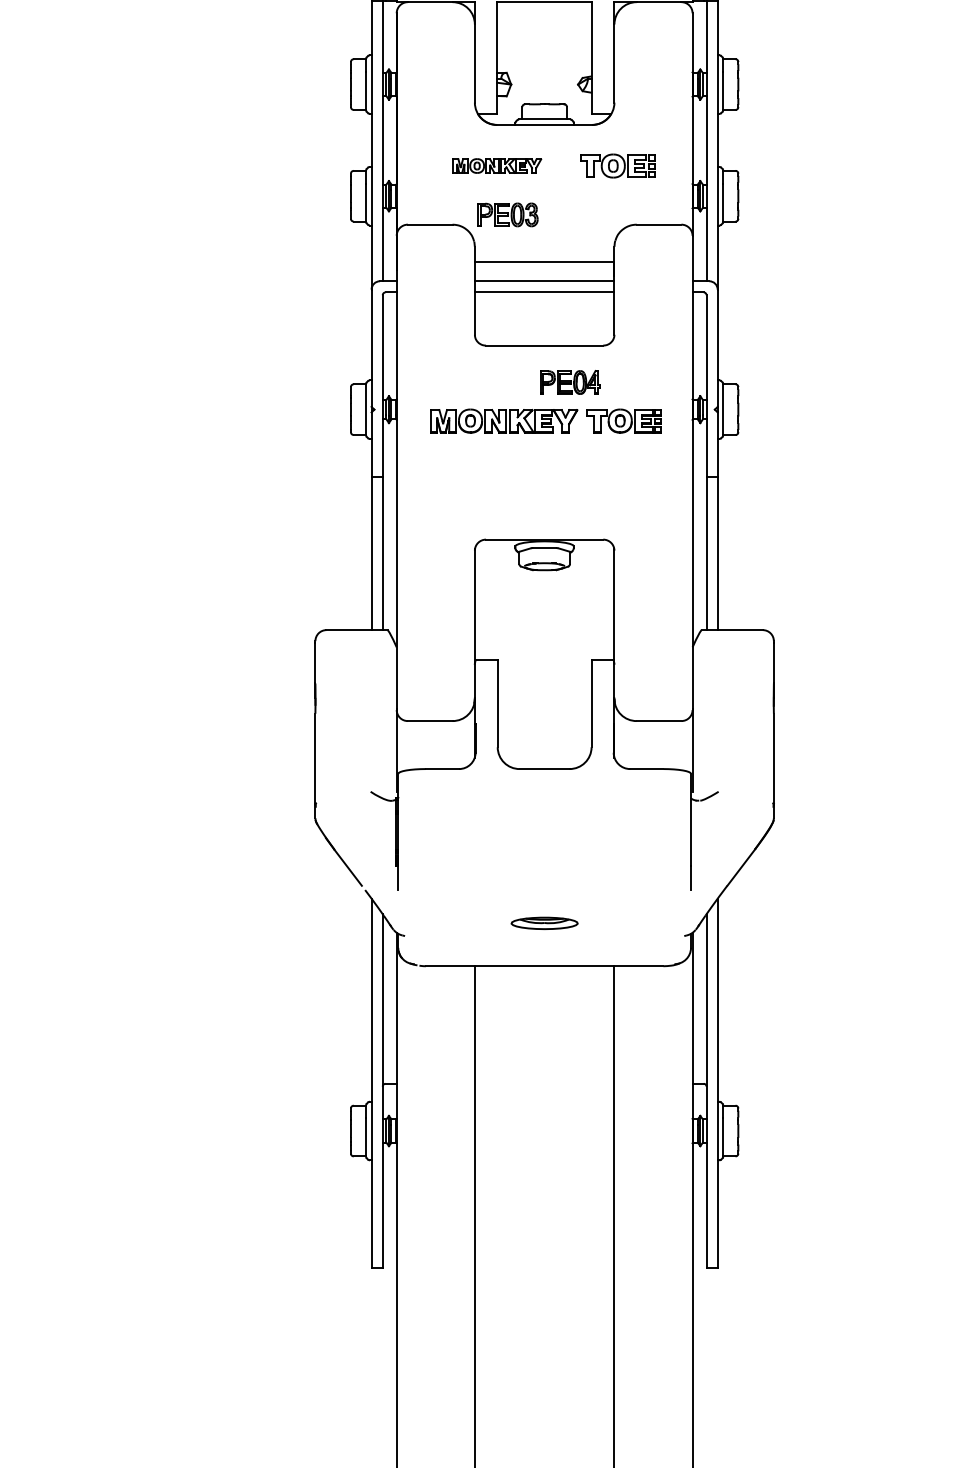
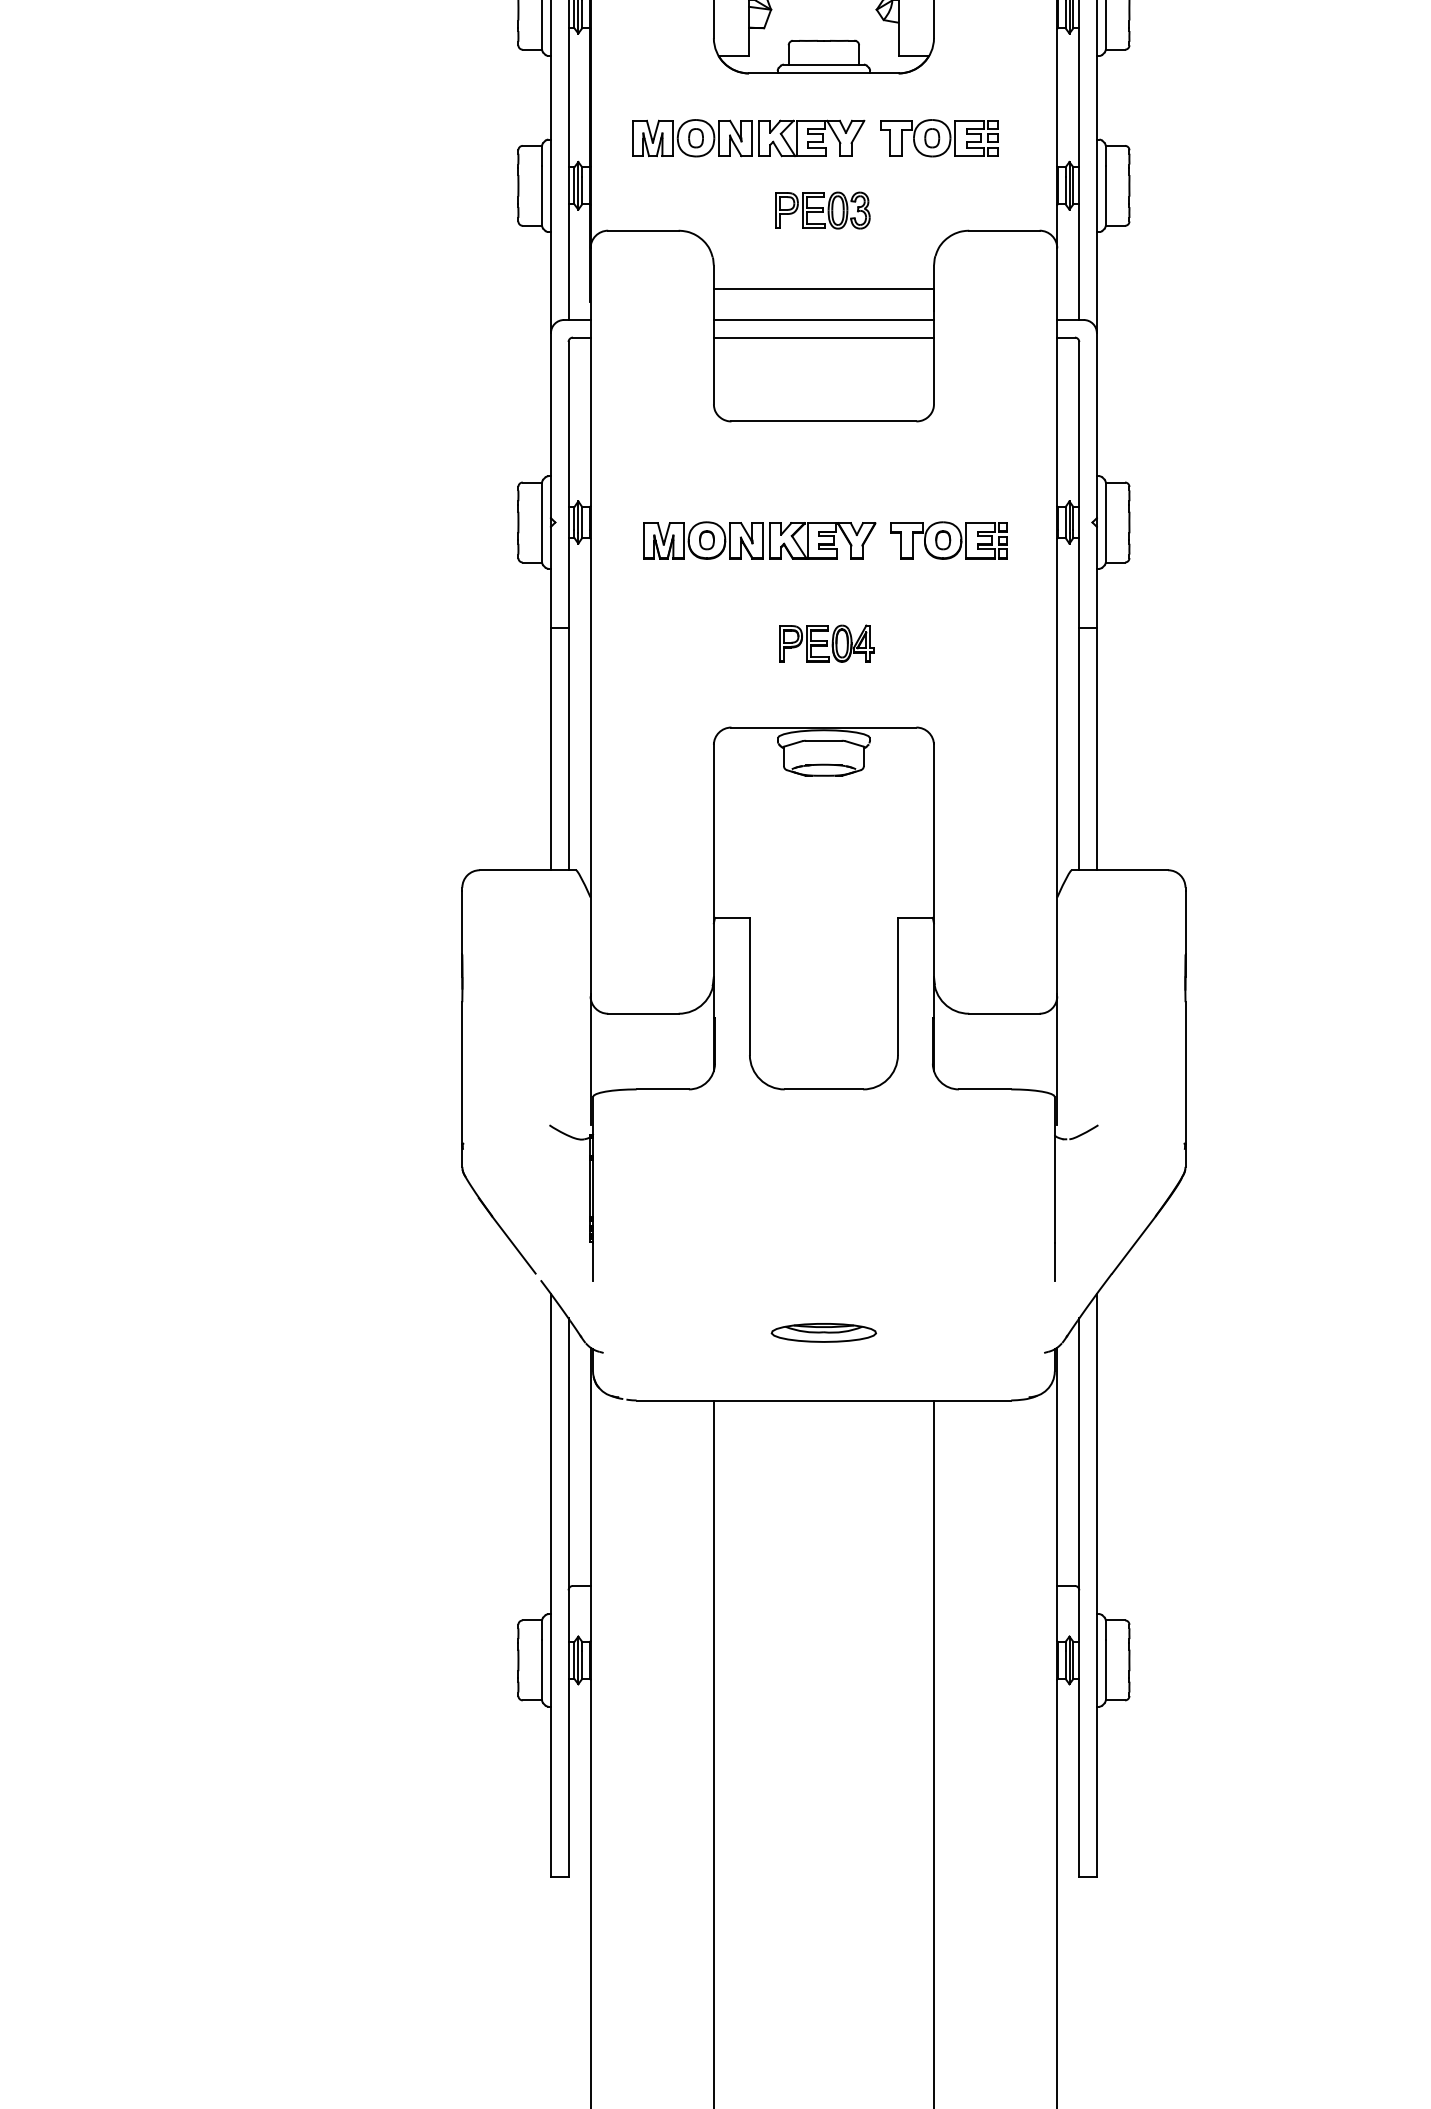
part: (497, 165) -> (749, 137), size x1.67
part: (507, 214) -> (822, 209), moved
part: (570, 382) -> (826, 643), moved

